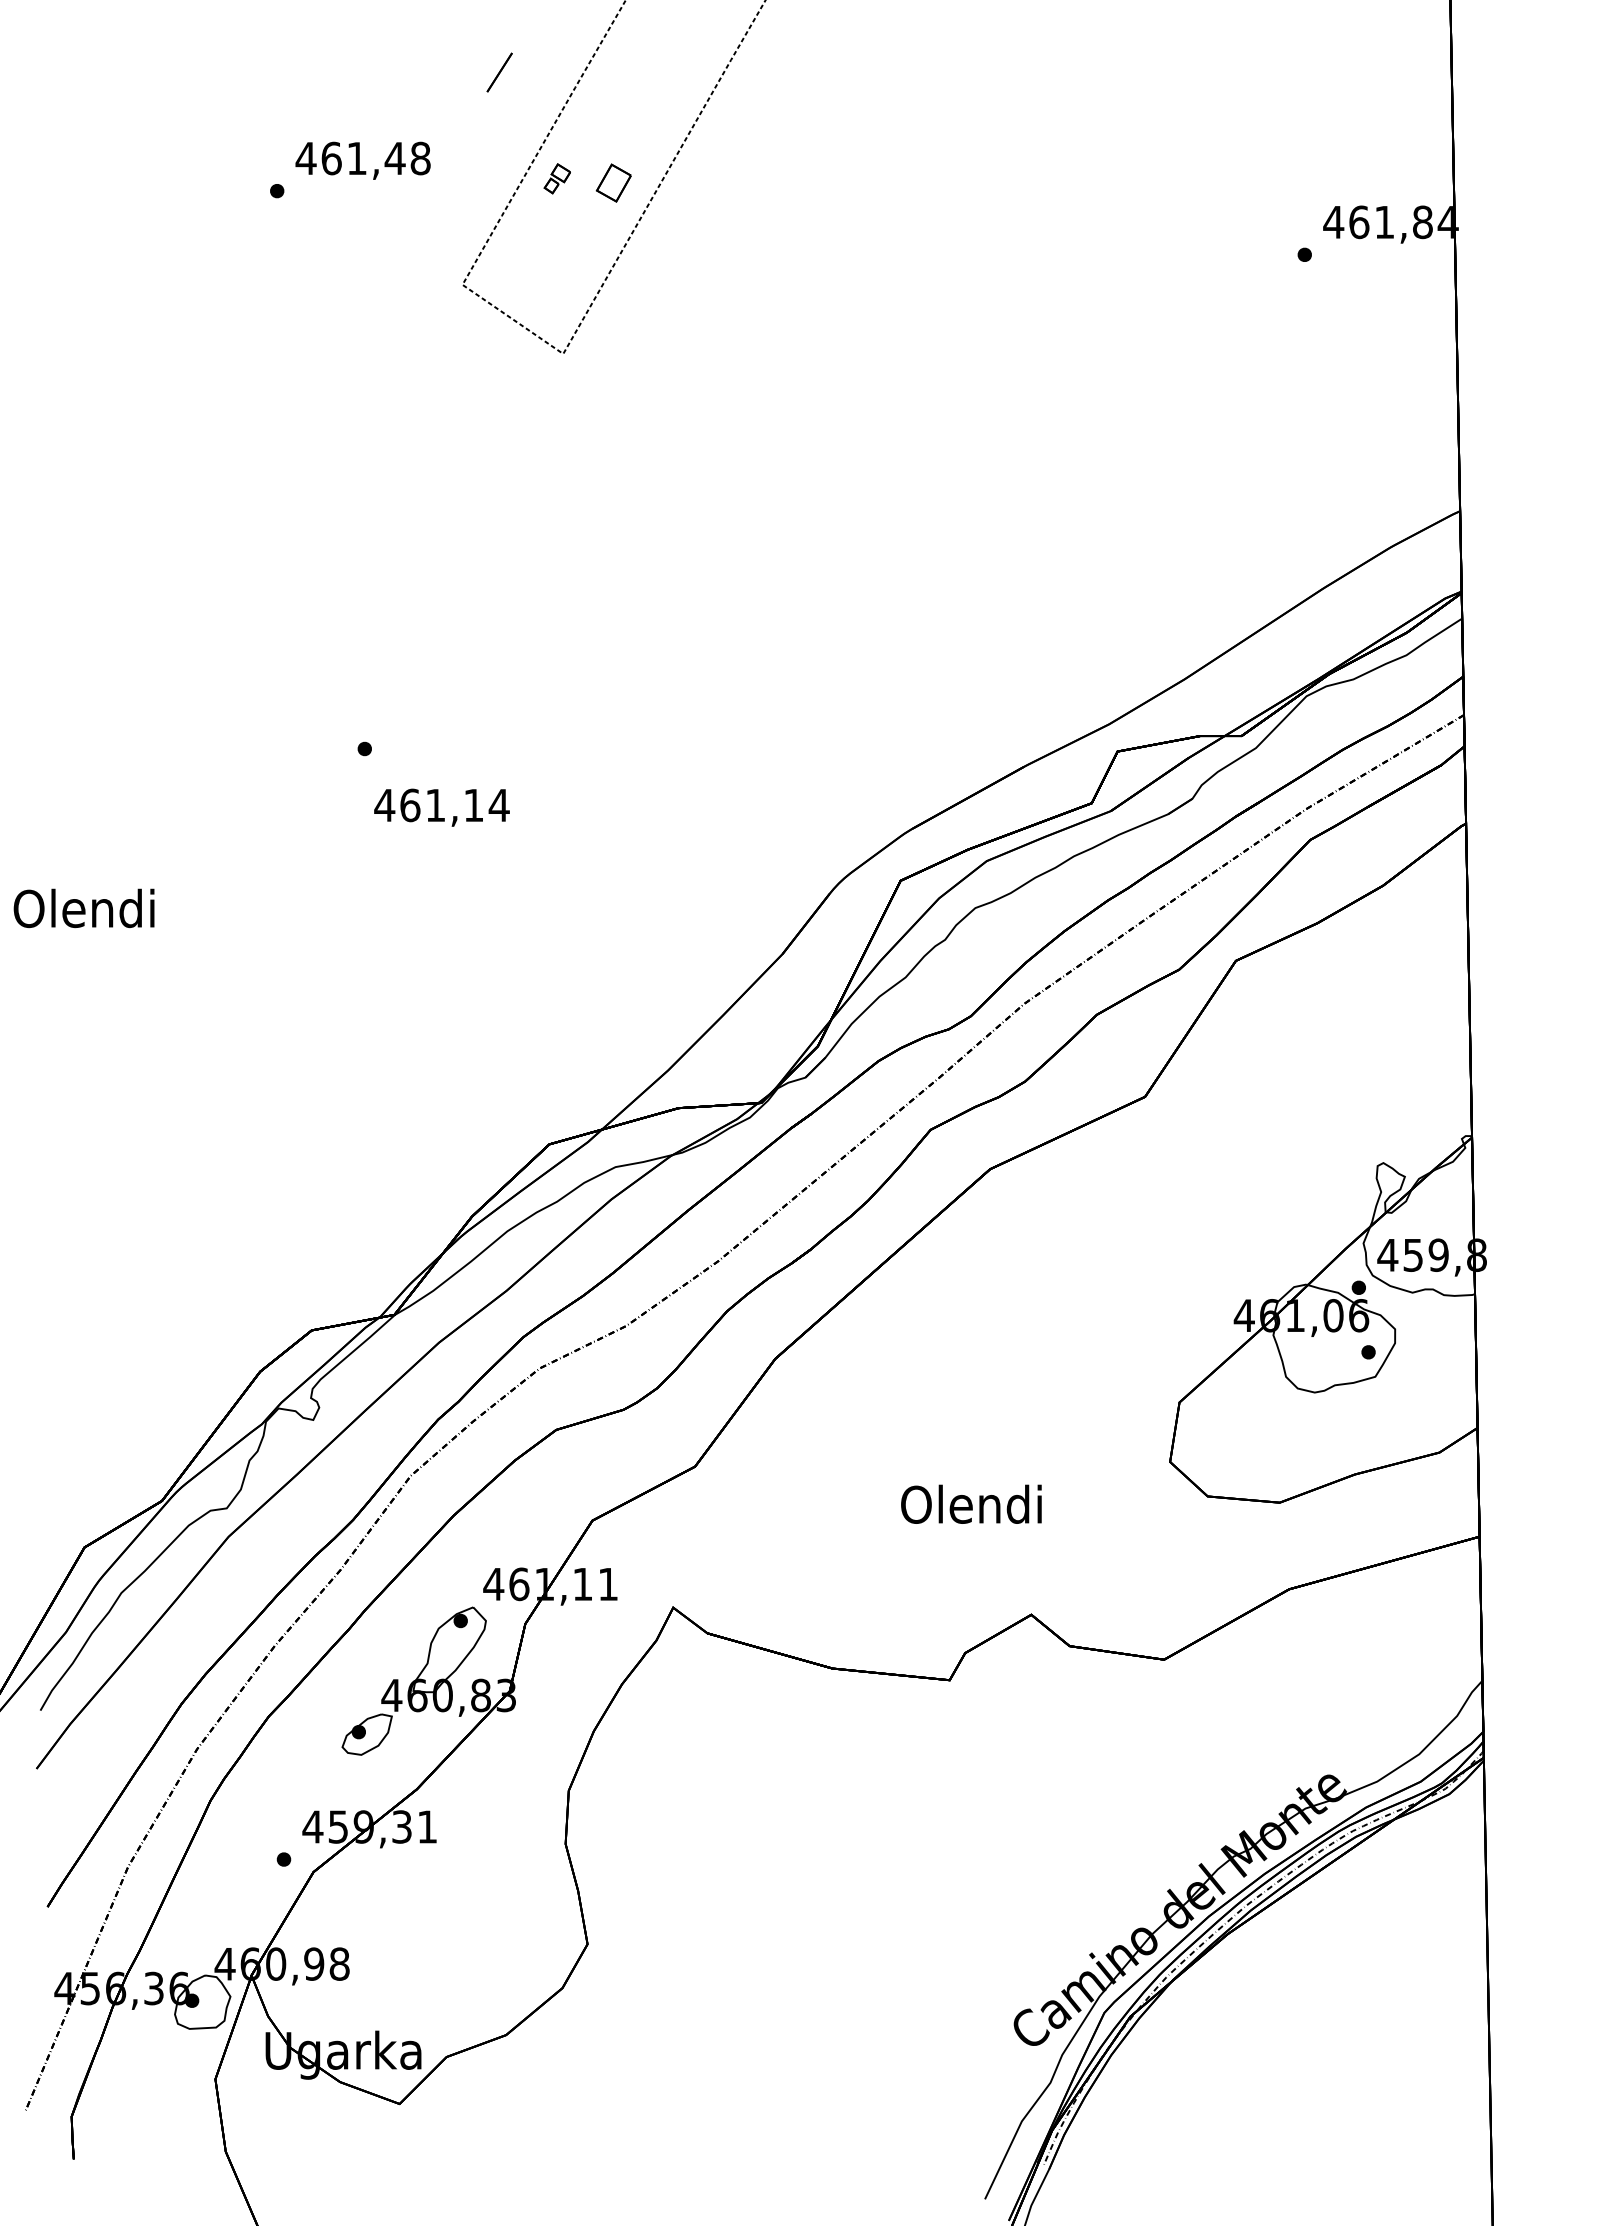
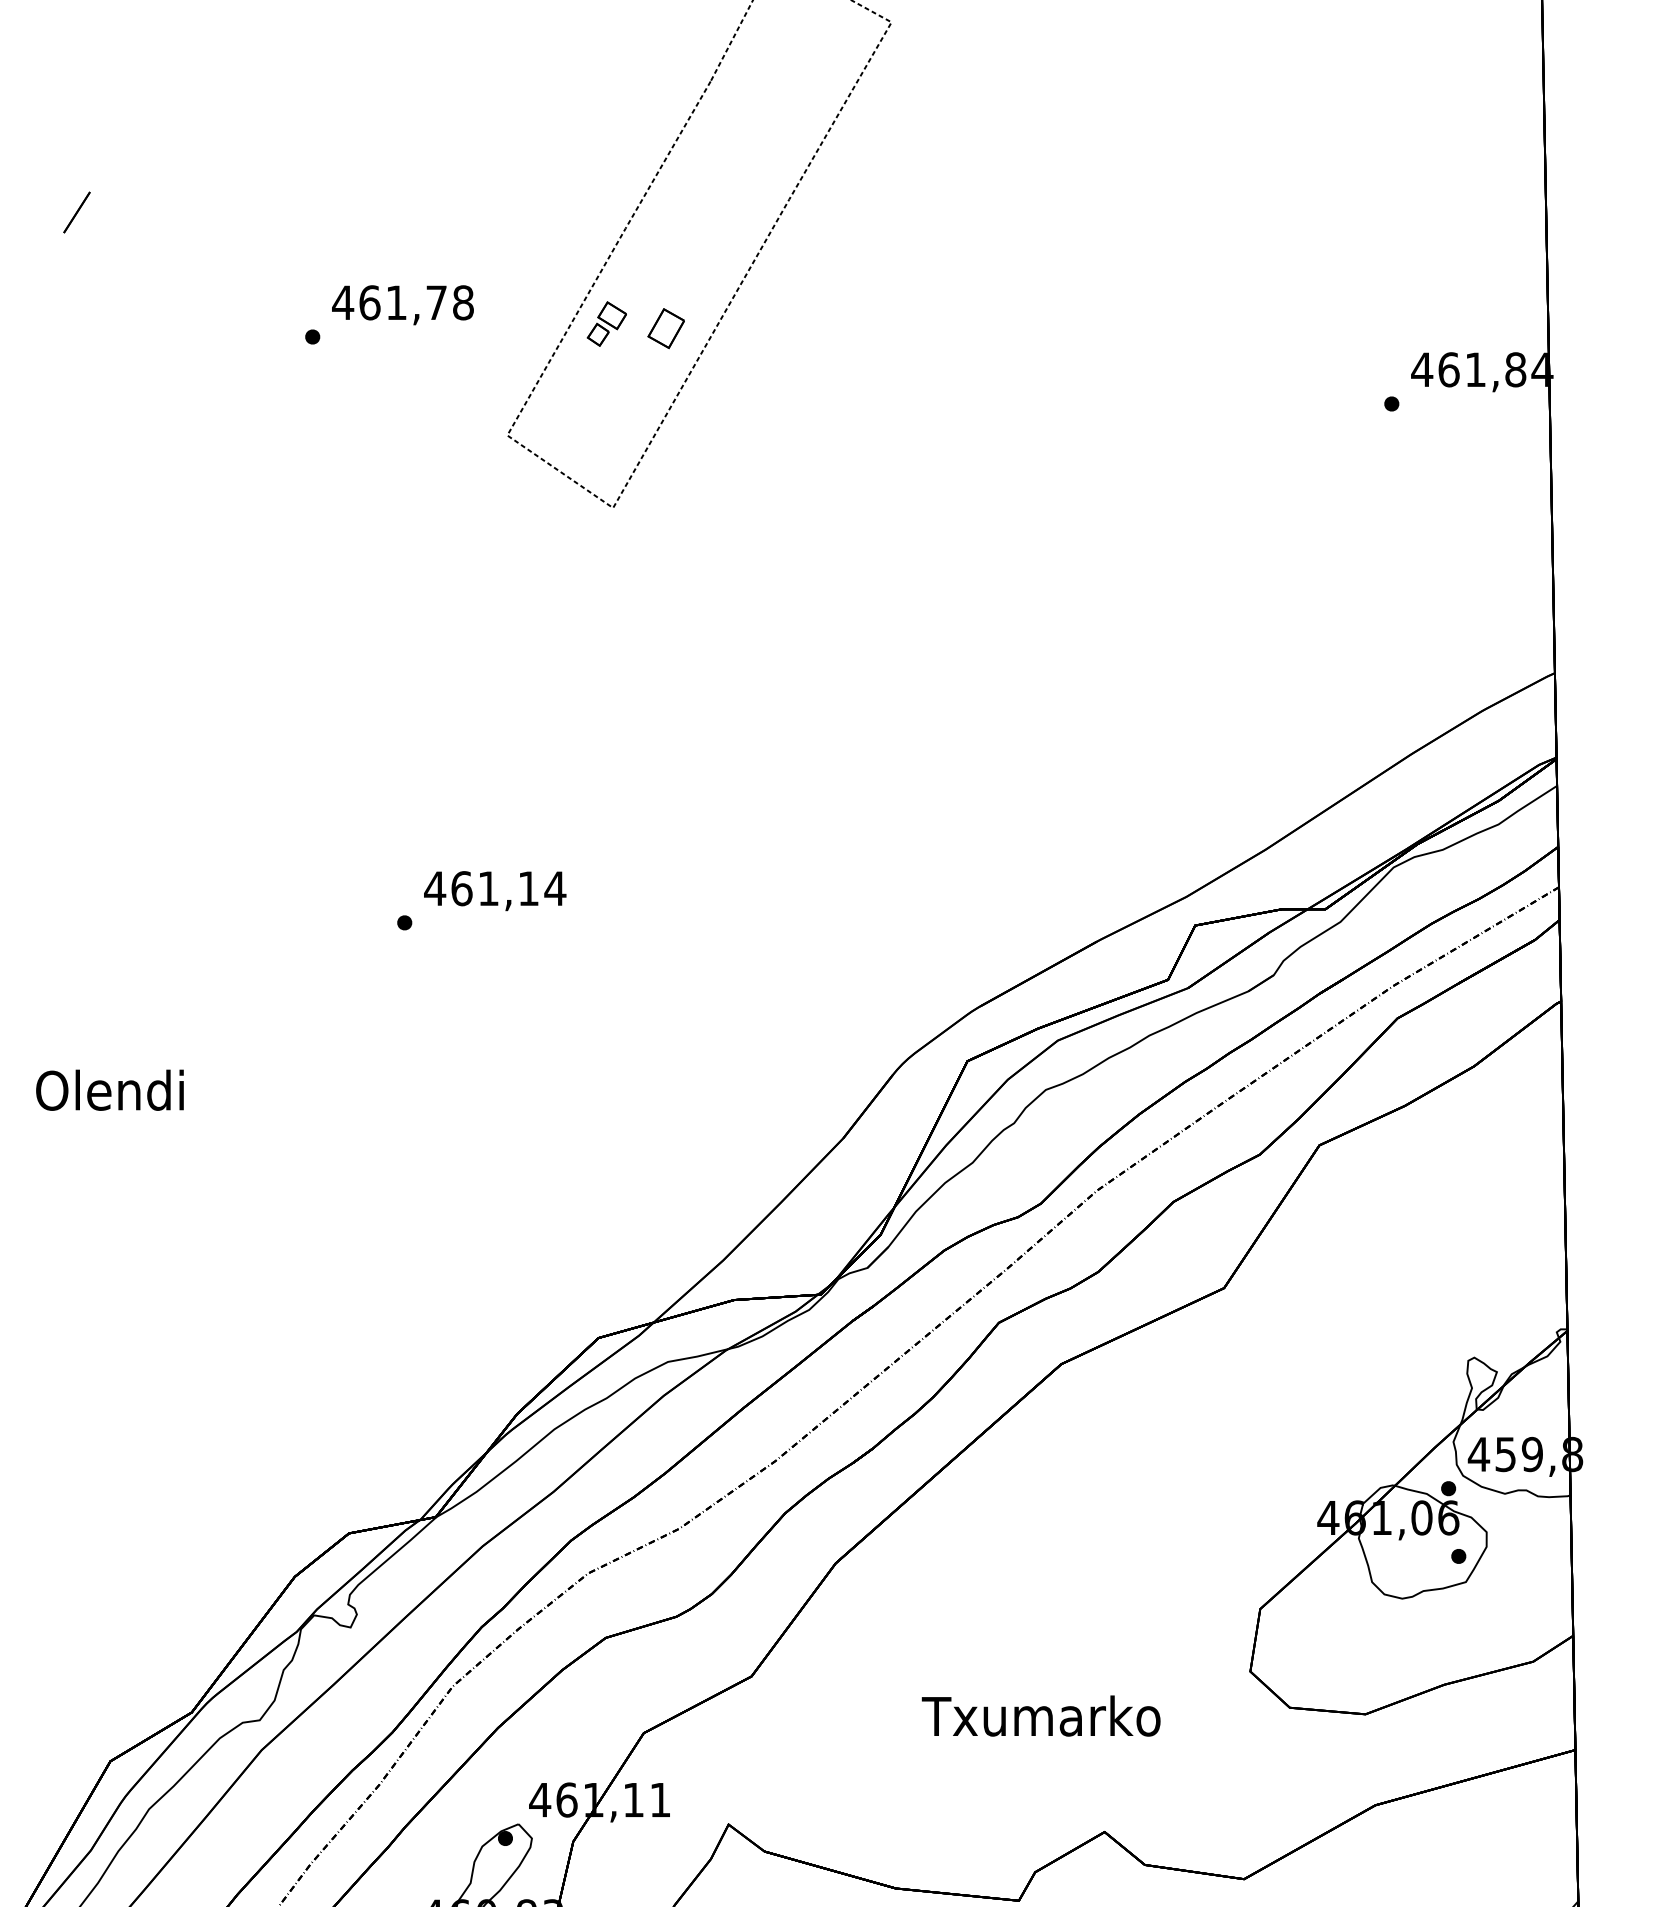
line: (499, 72) -> (76, 212), moved
text: (394, 158) -> (435, 302), 461,48 -> 461,78
part: (557, 178) -> (607, 323), size x1.43
text: (441, 807) -> (494, 890), moved
text: (970, 1503) -> (1040, 1715), Olendi -> Txumarko

